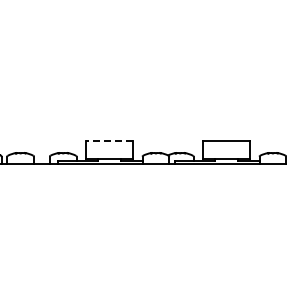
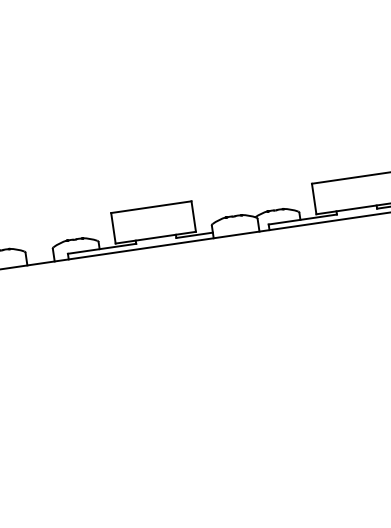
line: (109, 141) -> (151, 208), dashed -> solid

